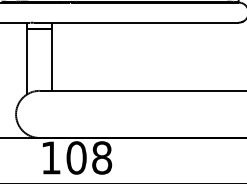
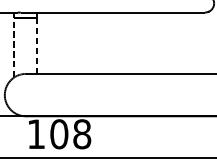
line: (52, 59) -> (37, 45), solid -> dashed
line: (26, 61) -> (14, 47), solid -> dashed

